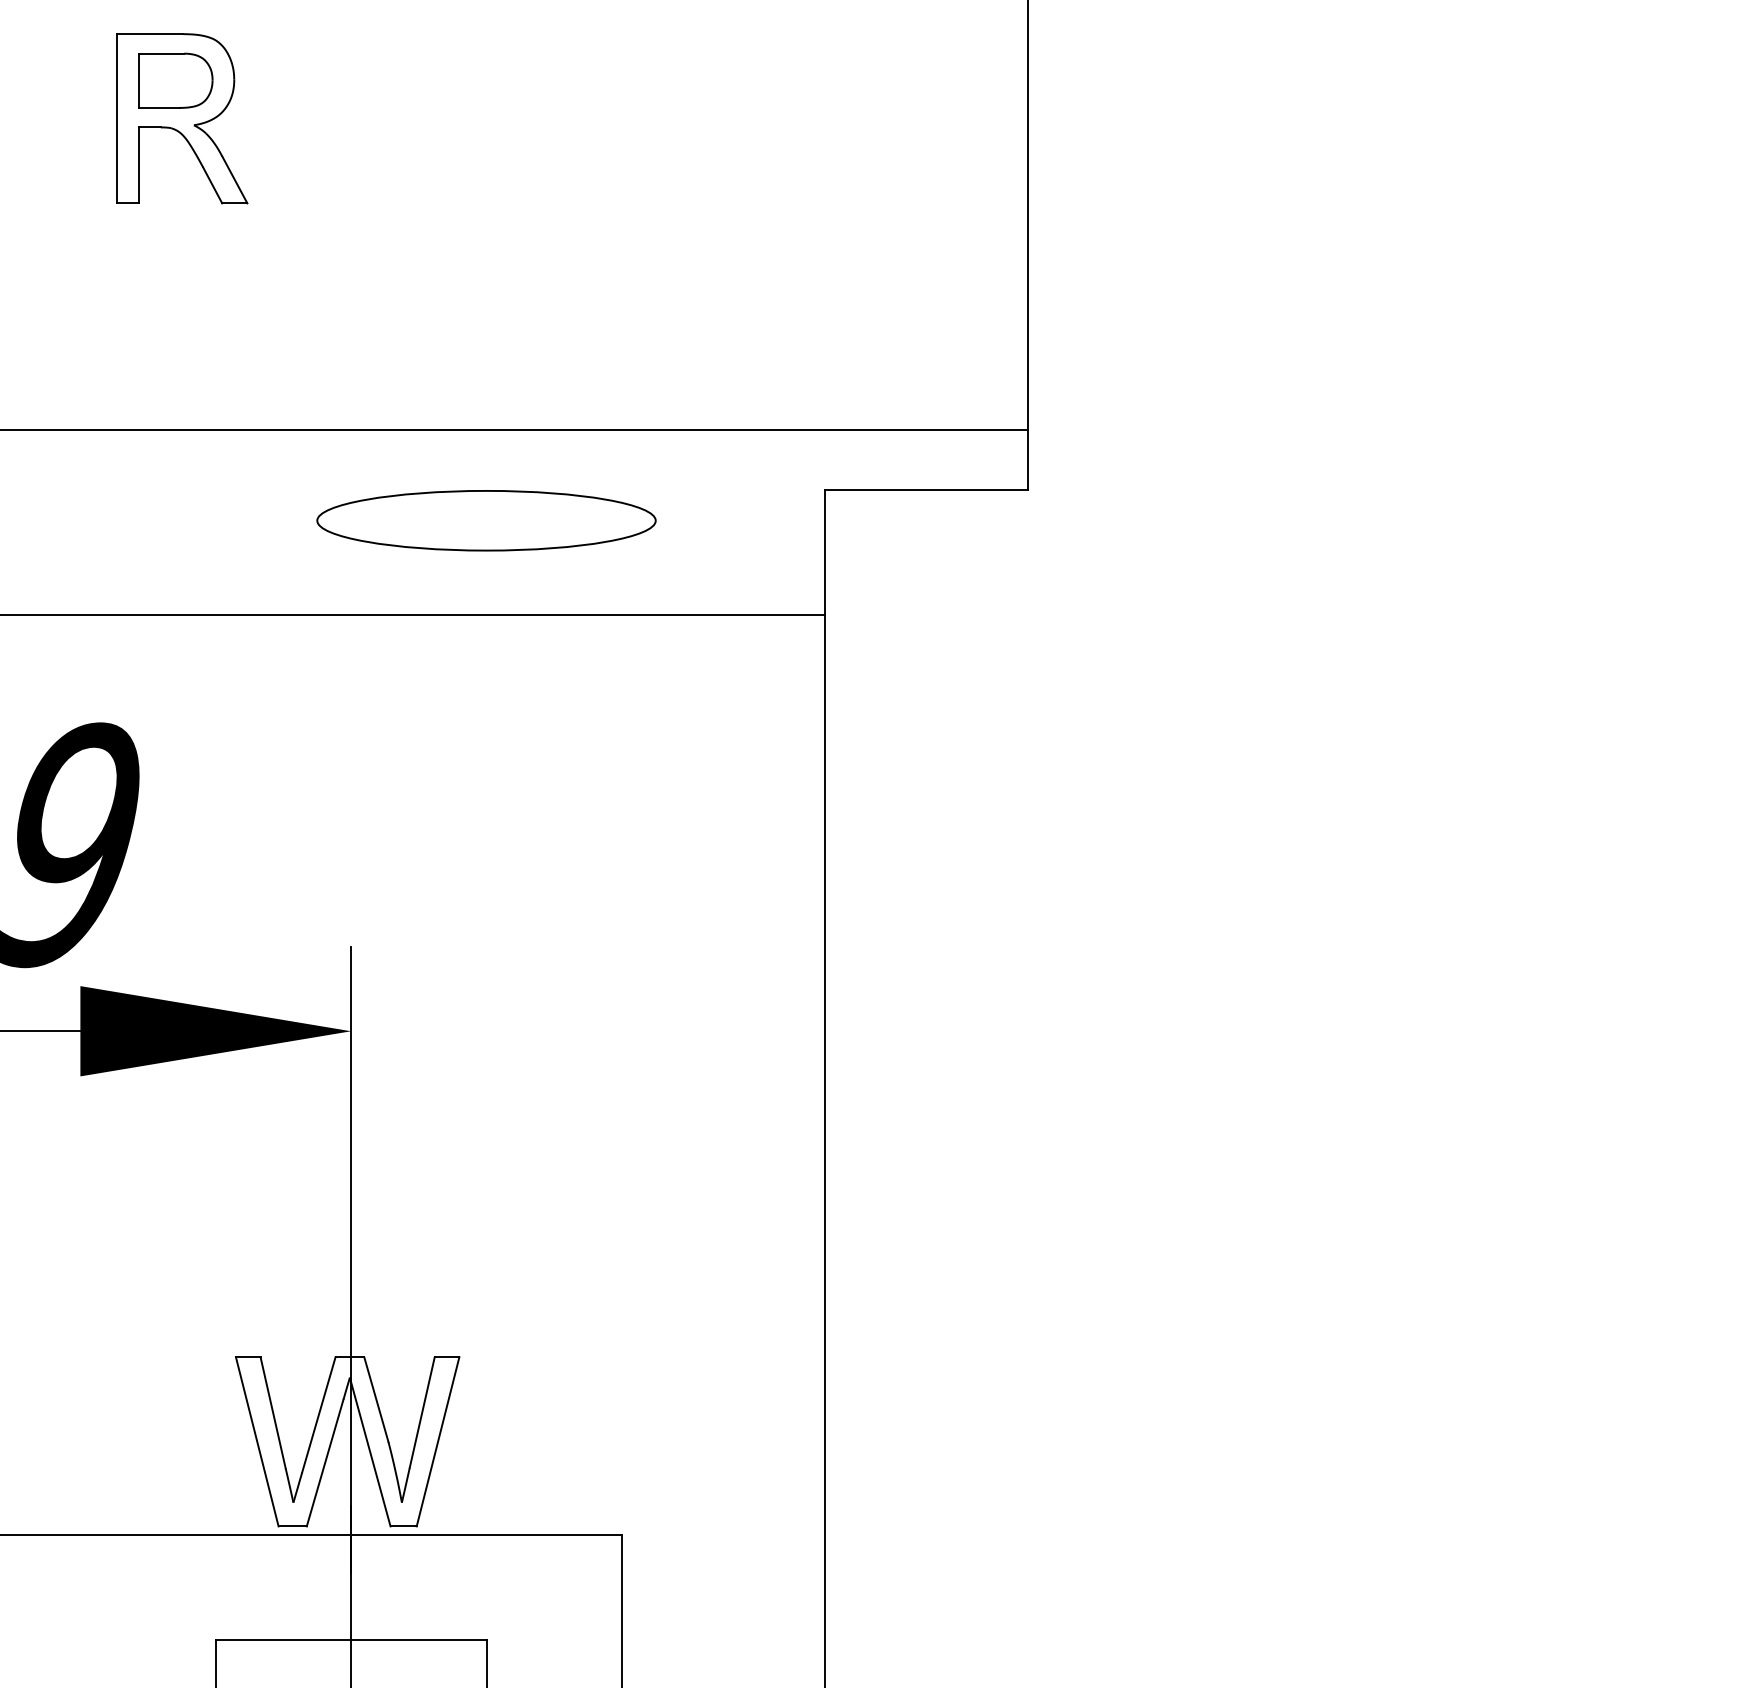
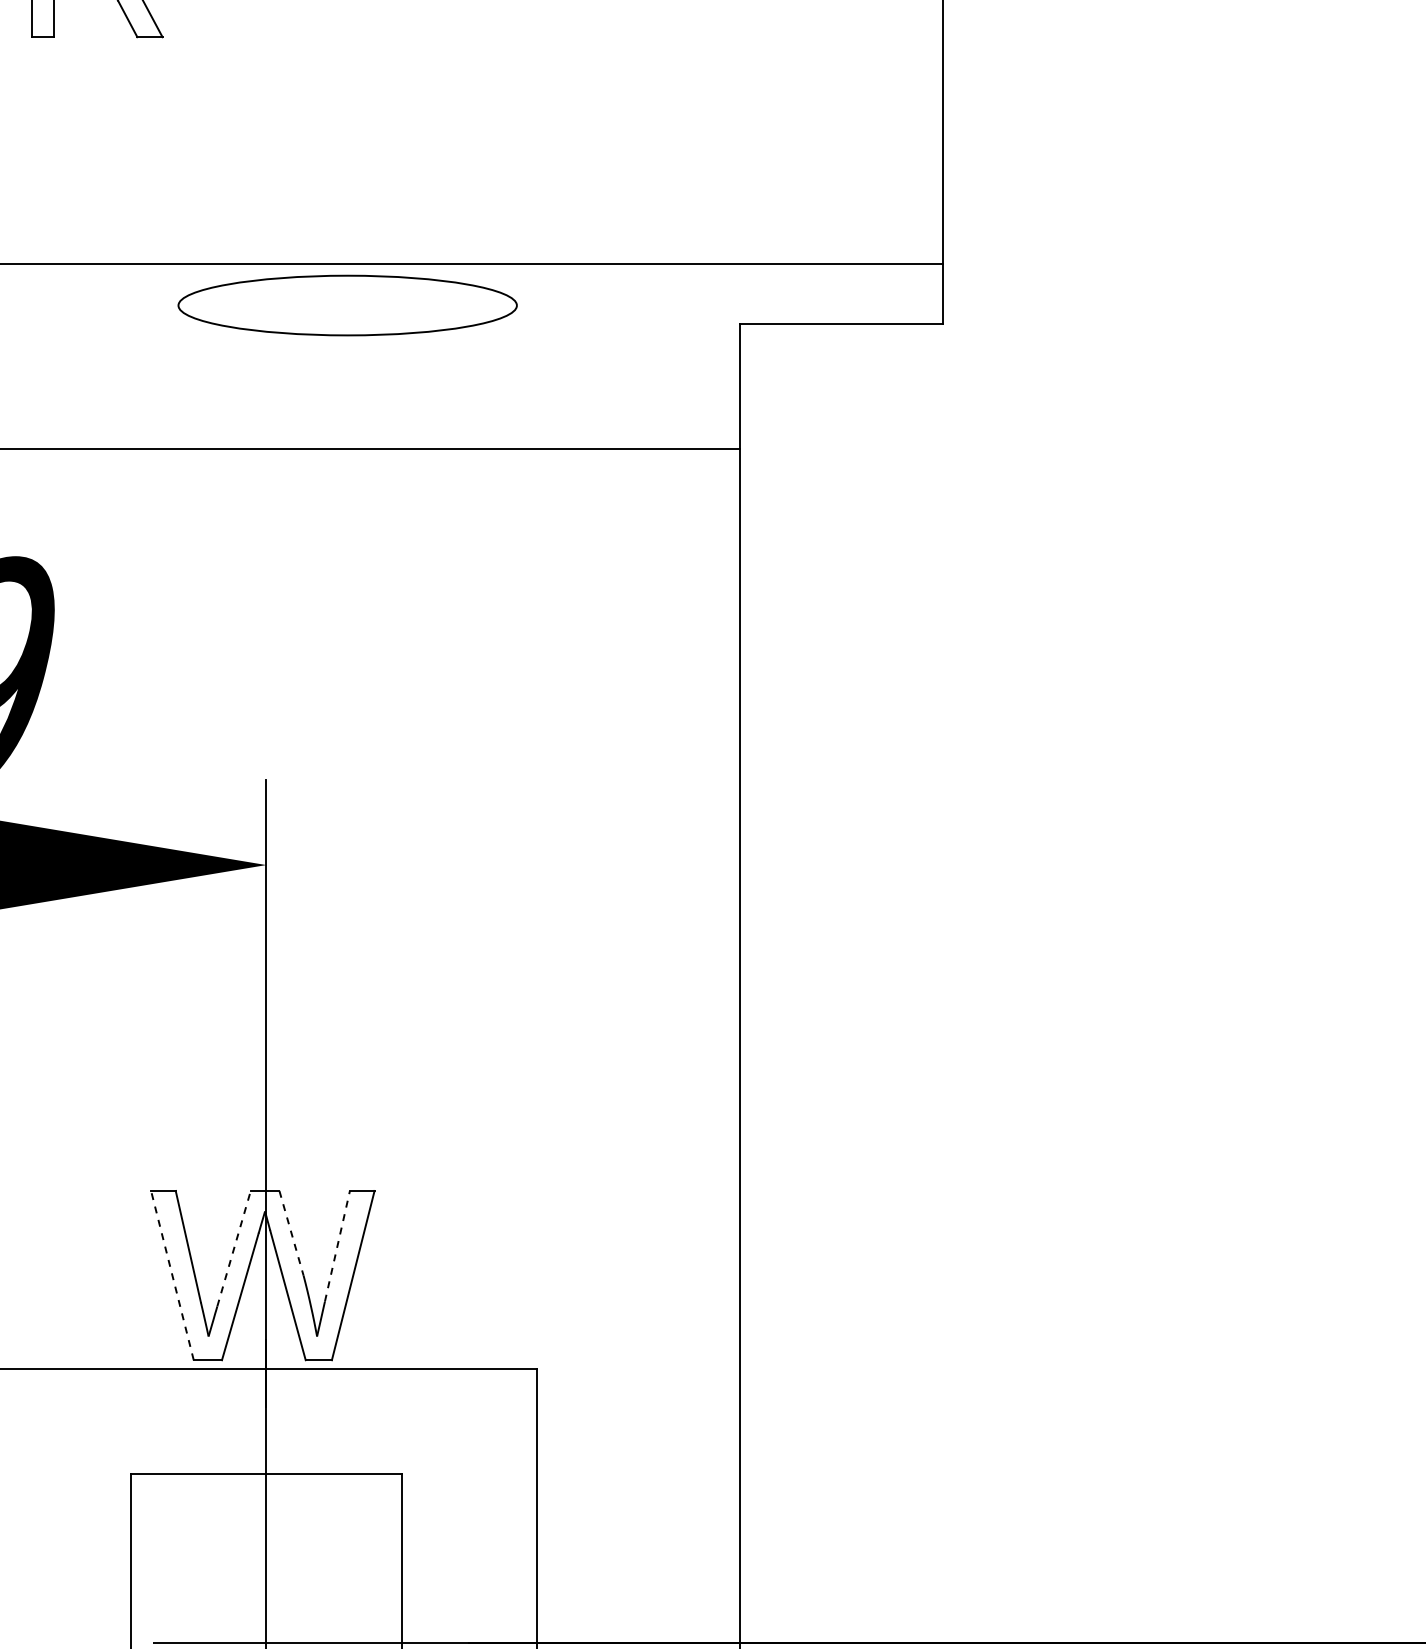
part: (486, 520) -> (347, 305), moved
line: (376, 1400) -> (291, 1234), solid -> dashed
line: (422, 1412) -> (337, 1246), solid -> dashed
line: (319, 1414) -> (234, 1248), solid -> dashed
line: (257, 1441) -> (172, 1275), solid -> dashed

